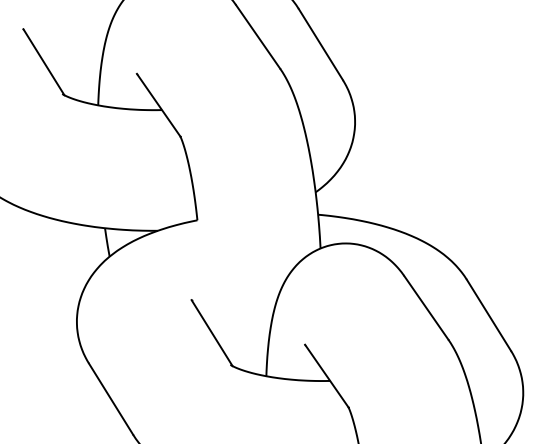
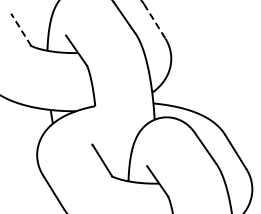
line: (322, 44) -> (155, 21), solid -> dashed
line: (44, 61) -> (21, 29), solid -> dashed

